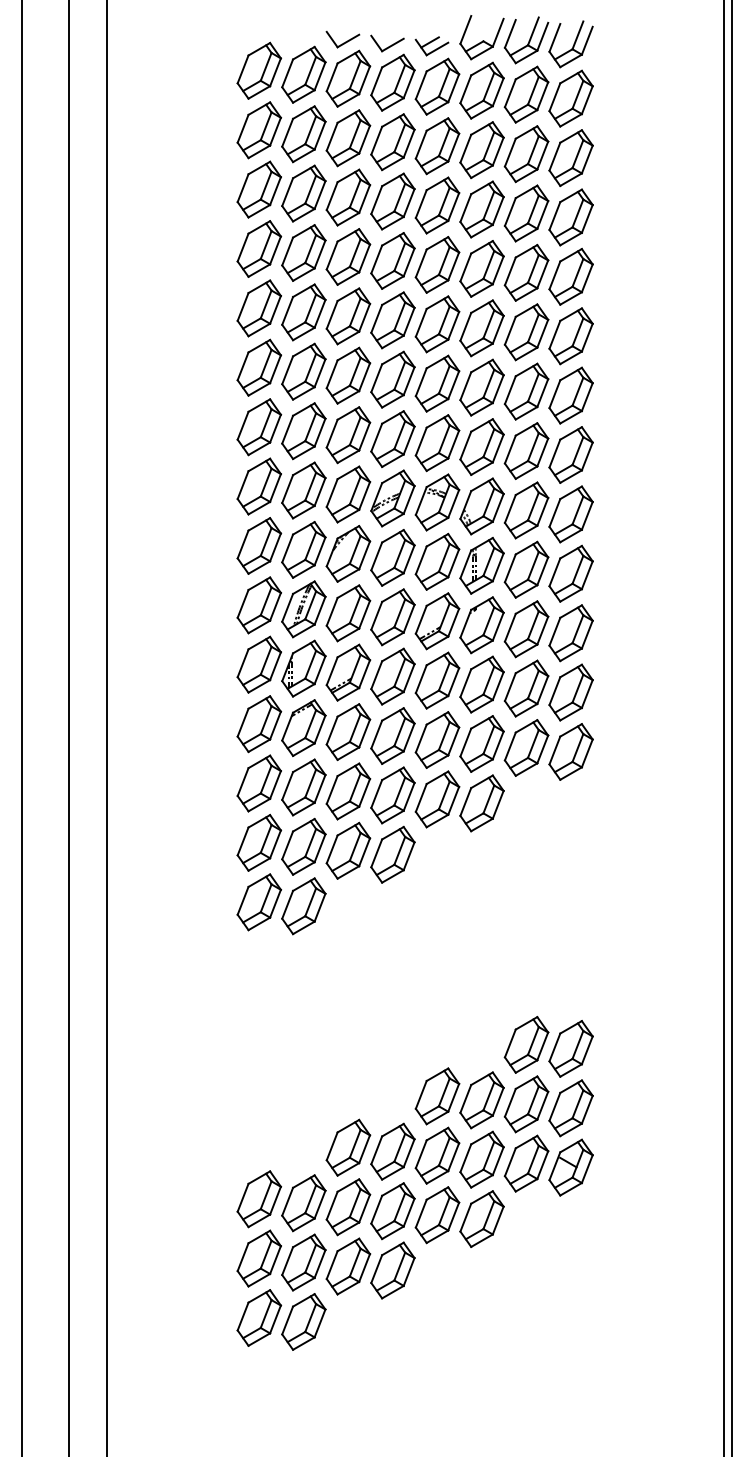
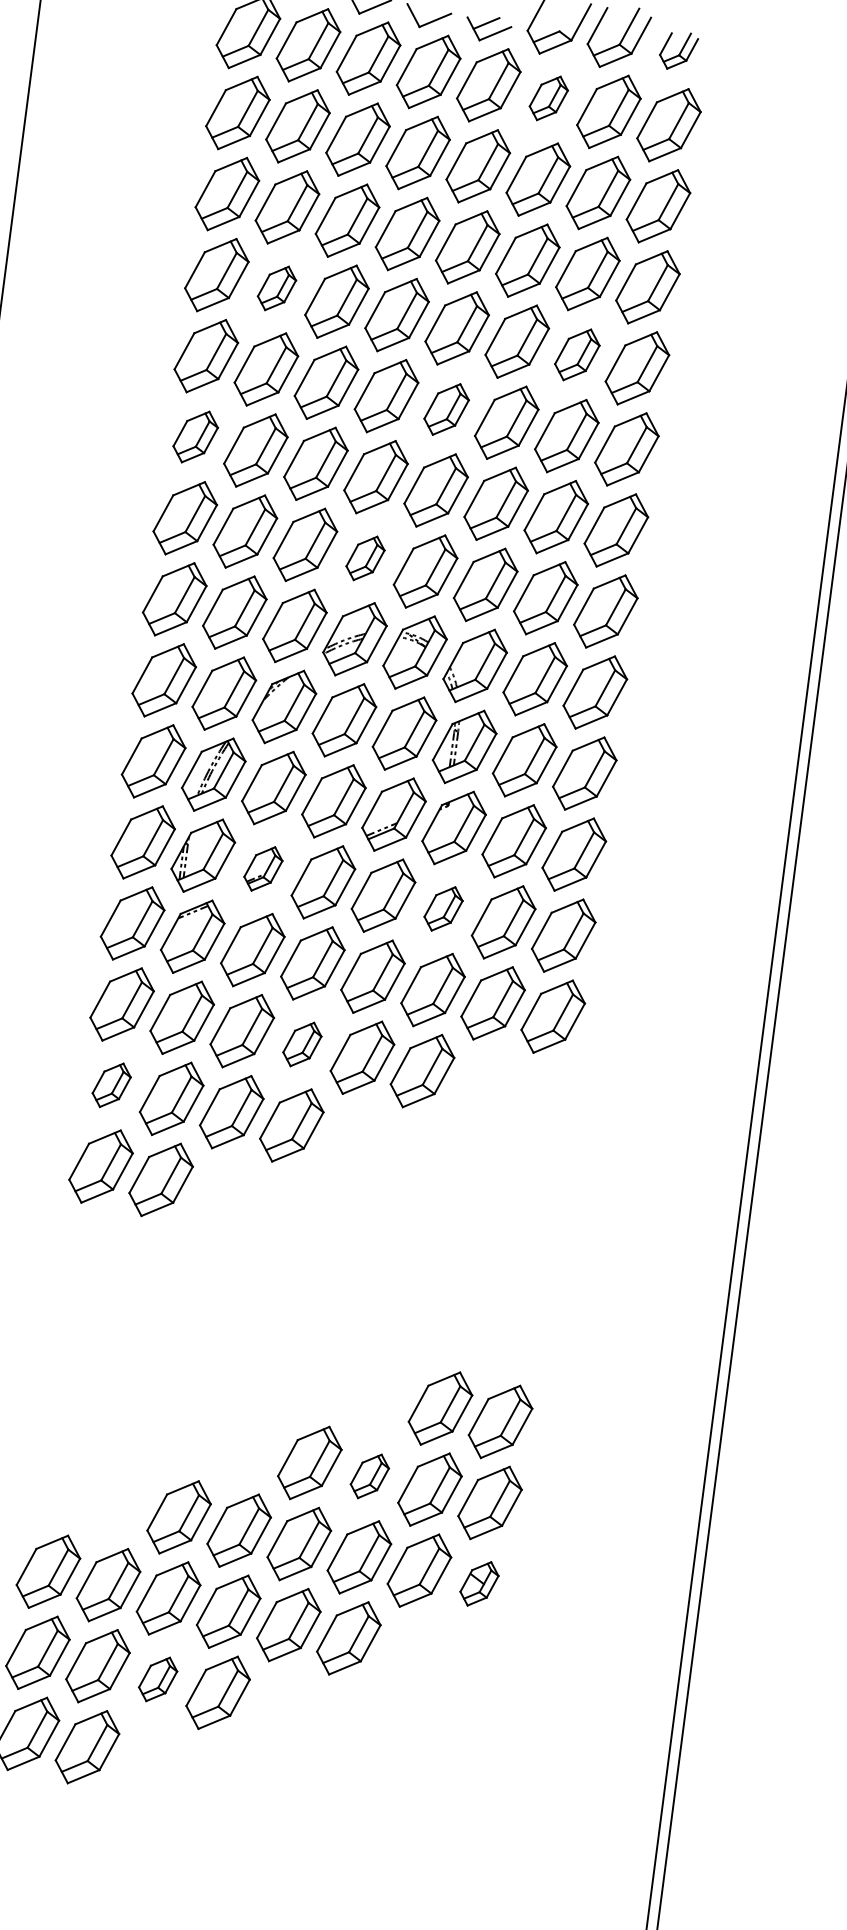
part: (570, 44) -> (677, 51), size x0.6
part: (481, 90) -> (548, 98), size x0.6
part: (303, 252) -> (276, 287), size x0.6
part: (526, 272) -> (577, 354), size x0.7
part: (437, 324) -> (446, 409), size x0.7
part: (258, 367) -> (194, 436), size x0.7
part: (392, 439) -> (364, 558), size x0.6
part: (348, 672) -> (263, 868), size x0.6
part: (481, 684) -> (442, 908), size x0.6
part: (392, 795) -> (301, 1044), size x0.6
part: (259, 842) -> (111, 1085), size x0.6
part: (481, 1100) -> (369, 1476), size x0.6
part: (570, 1167) -> (478, 1583), size x0.6
part: (348, 1266) -> (158, 1679), size x0.6

